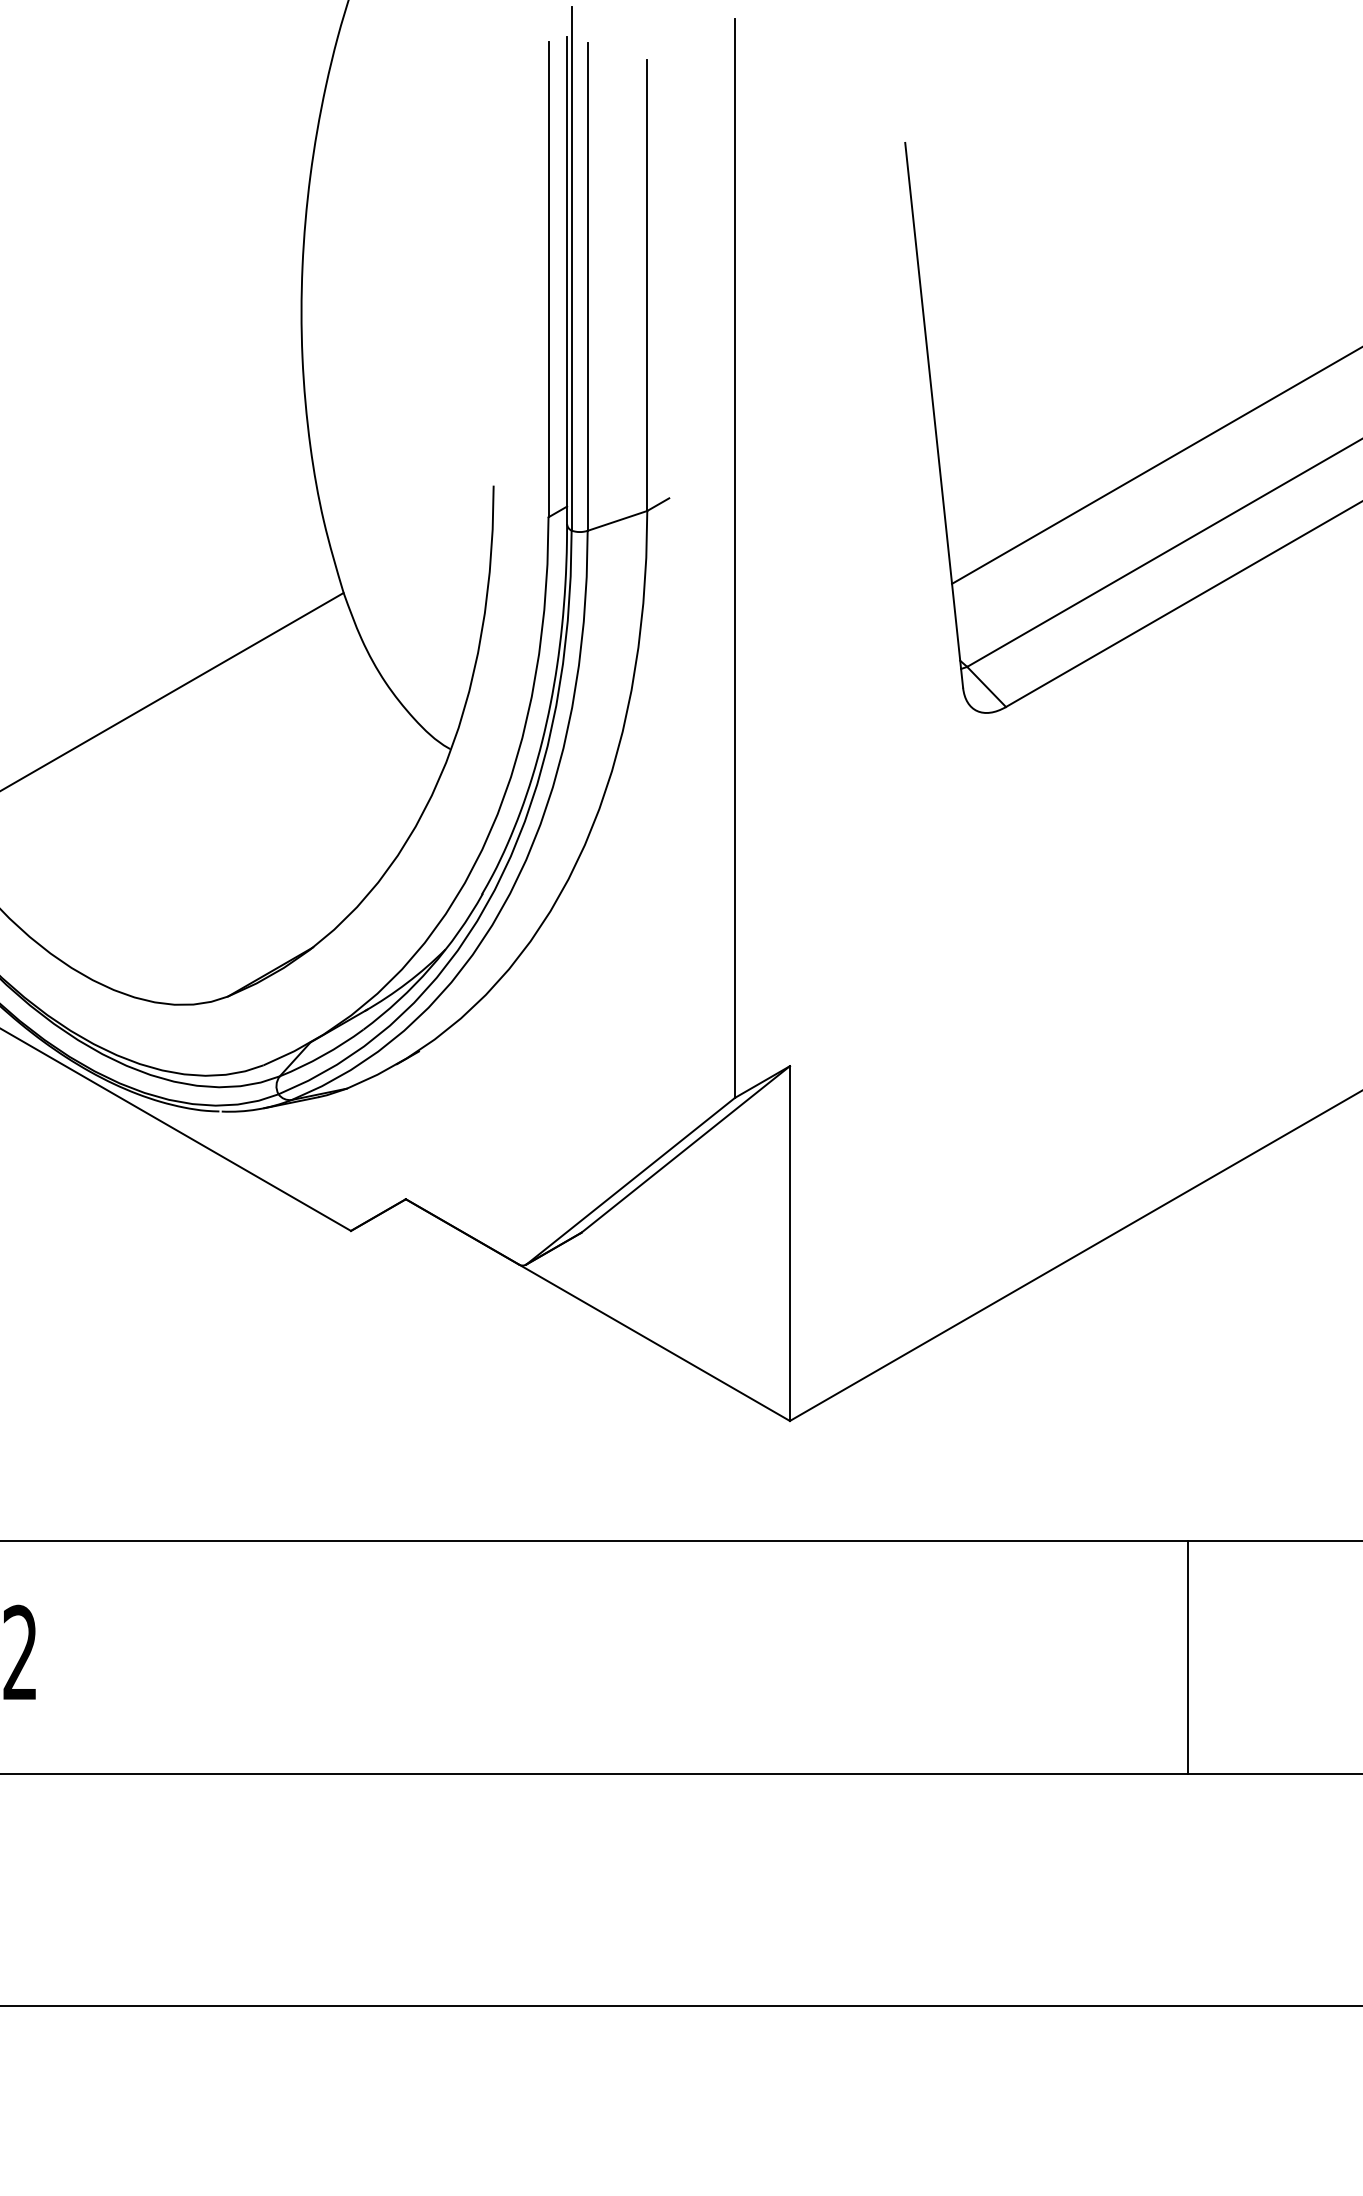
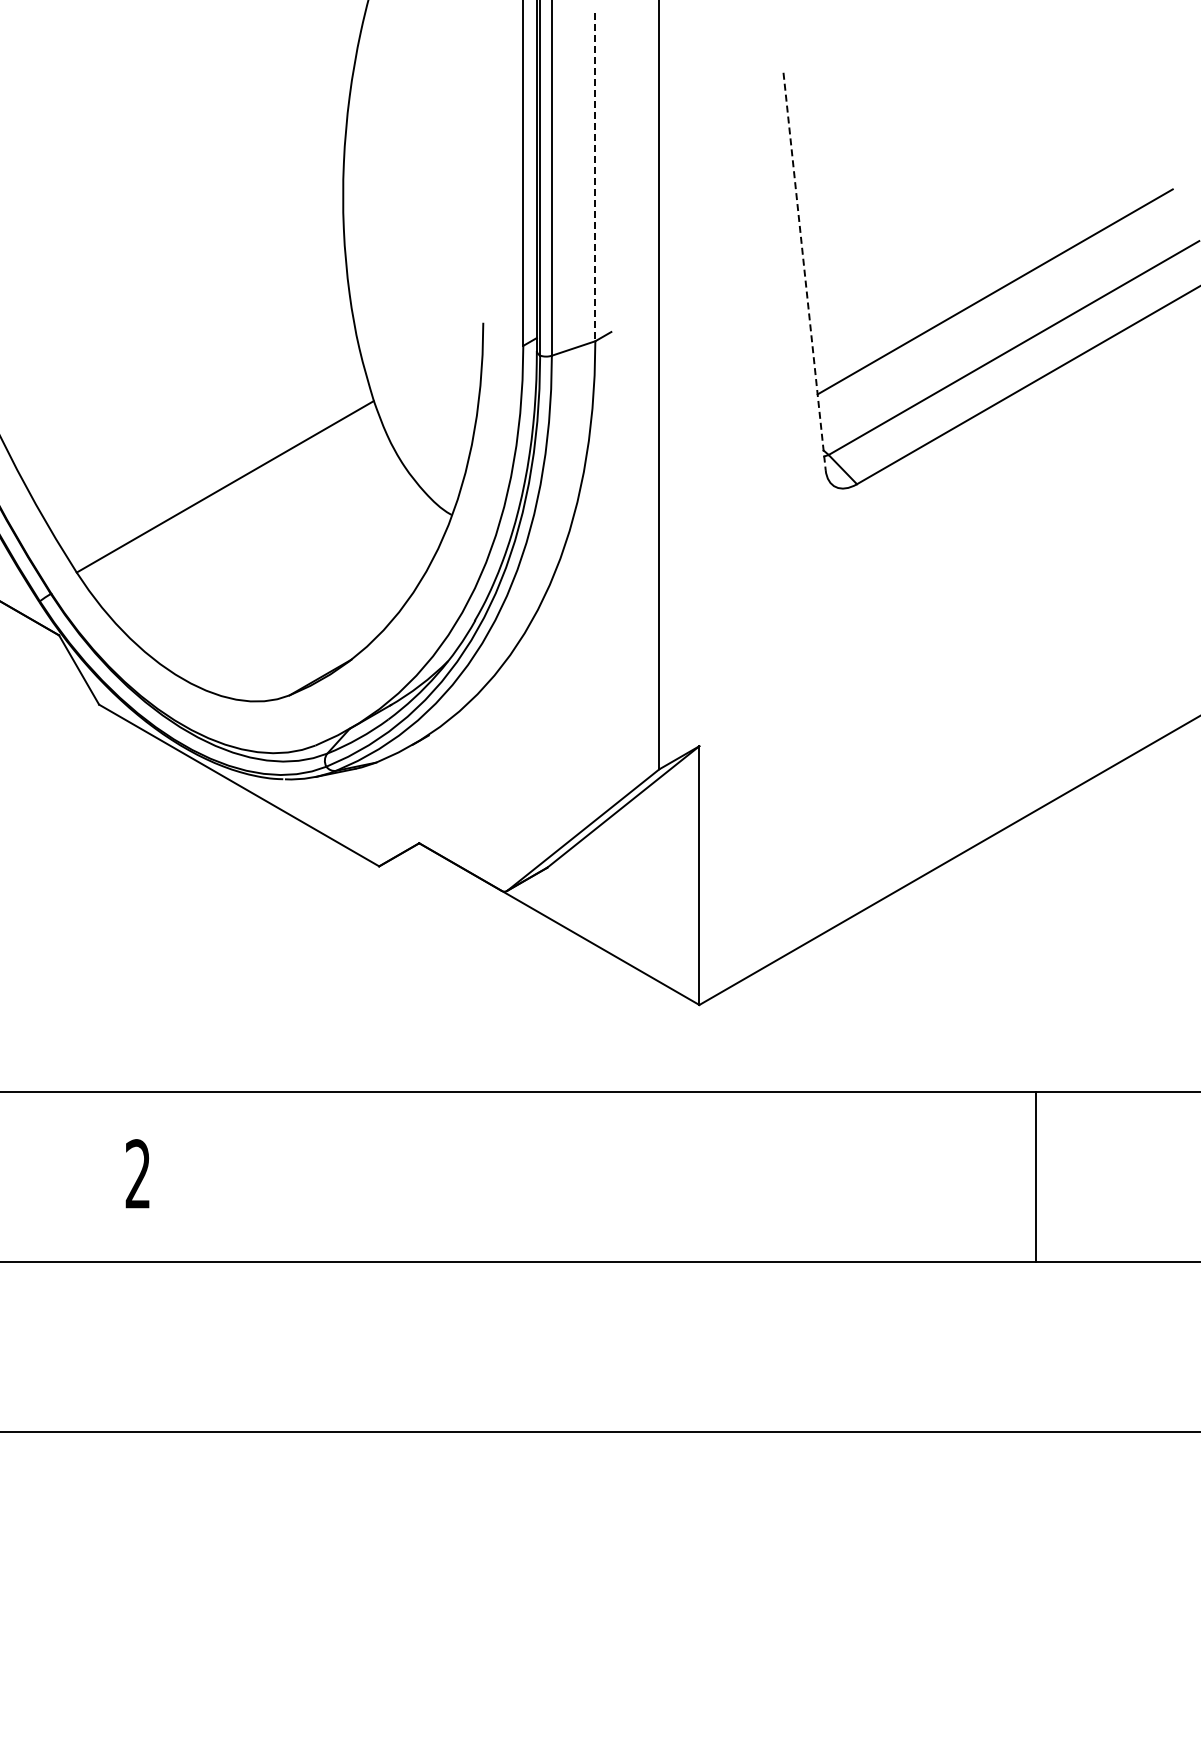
line: (647, 286) -> (595, 177), solid -> dashed
line: (934, 415) -> (804, 271), solid -> dashed
line: (1187, 1657) -> (1036, 1177), moved

